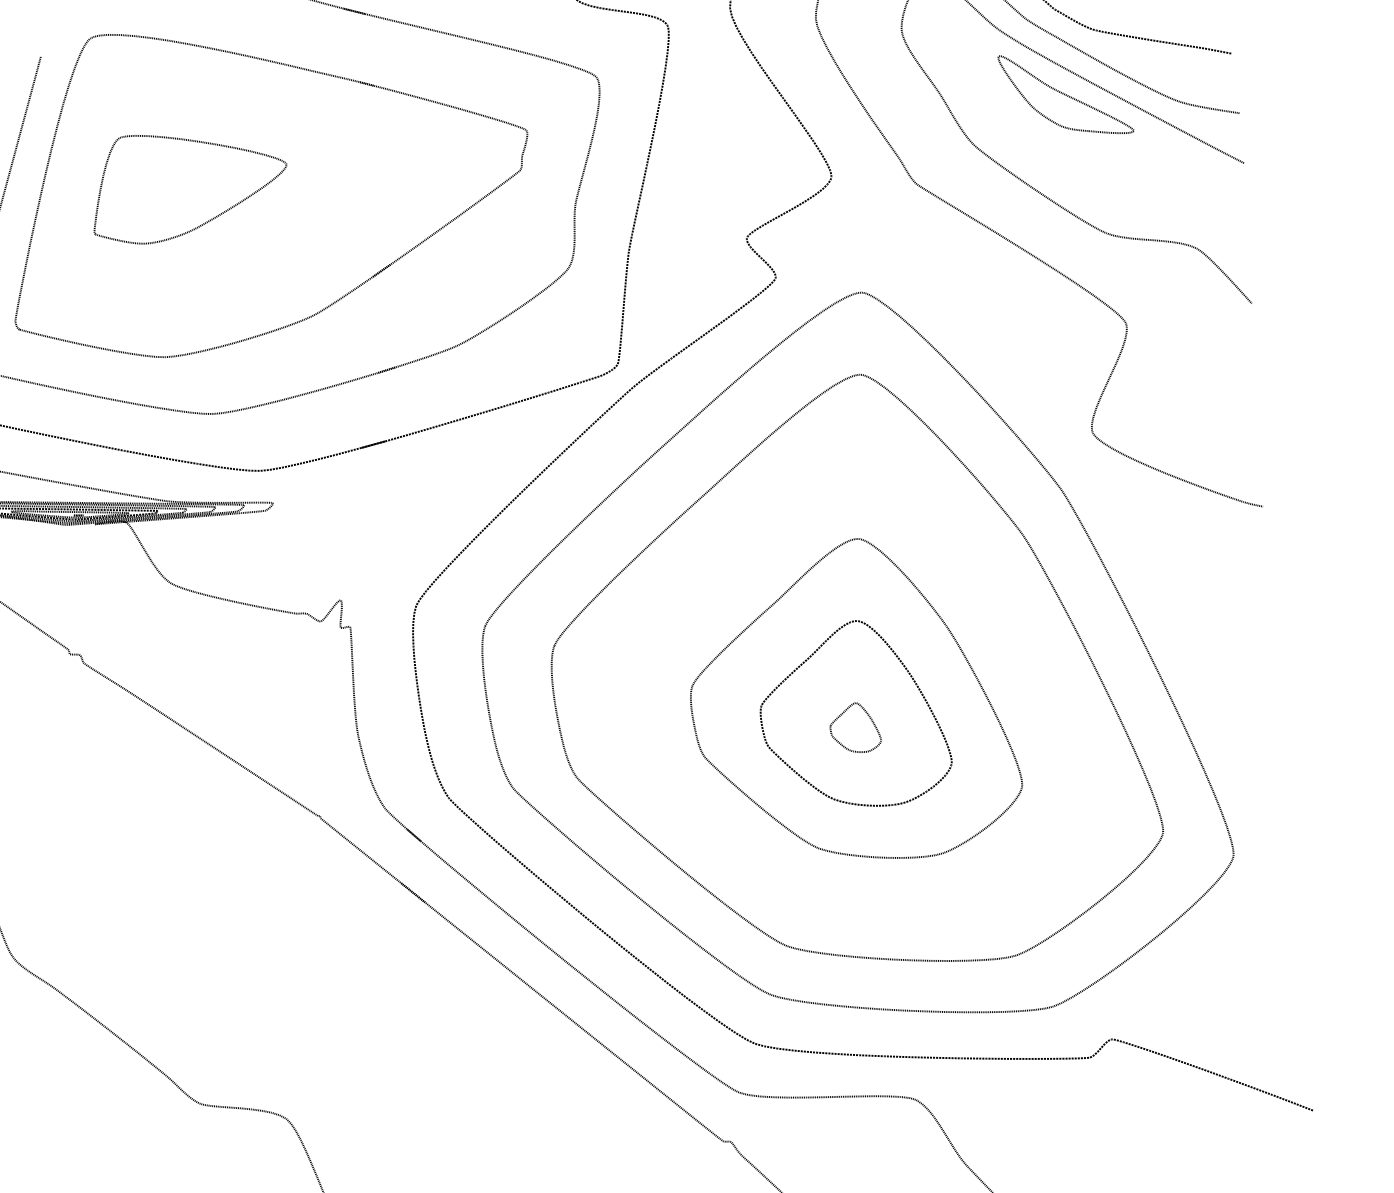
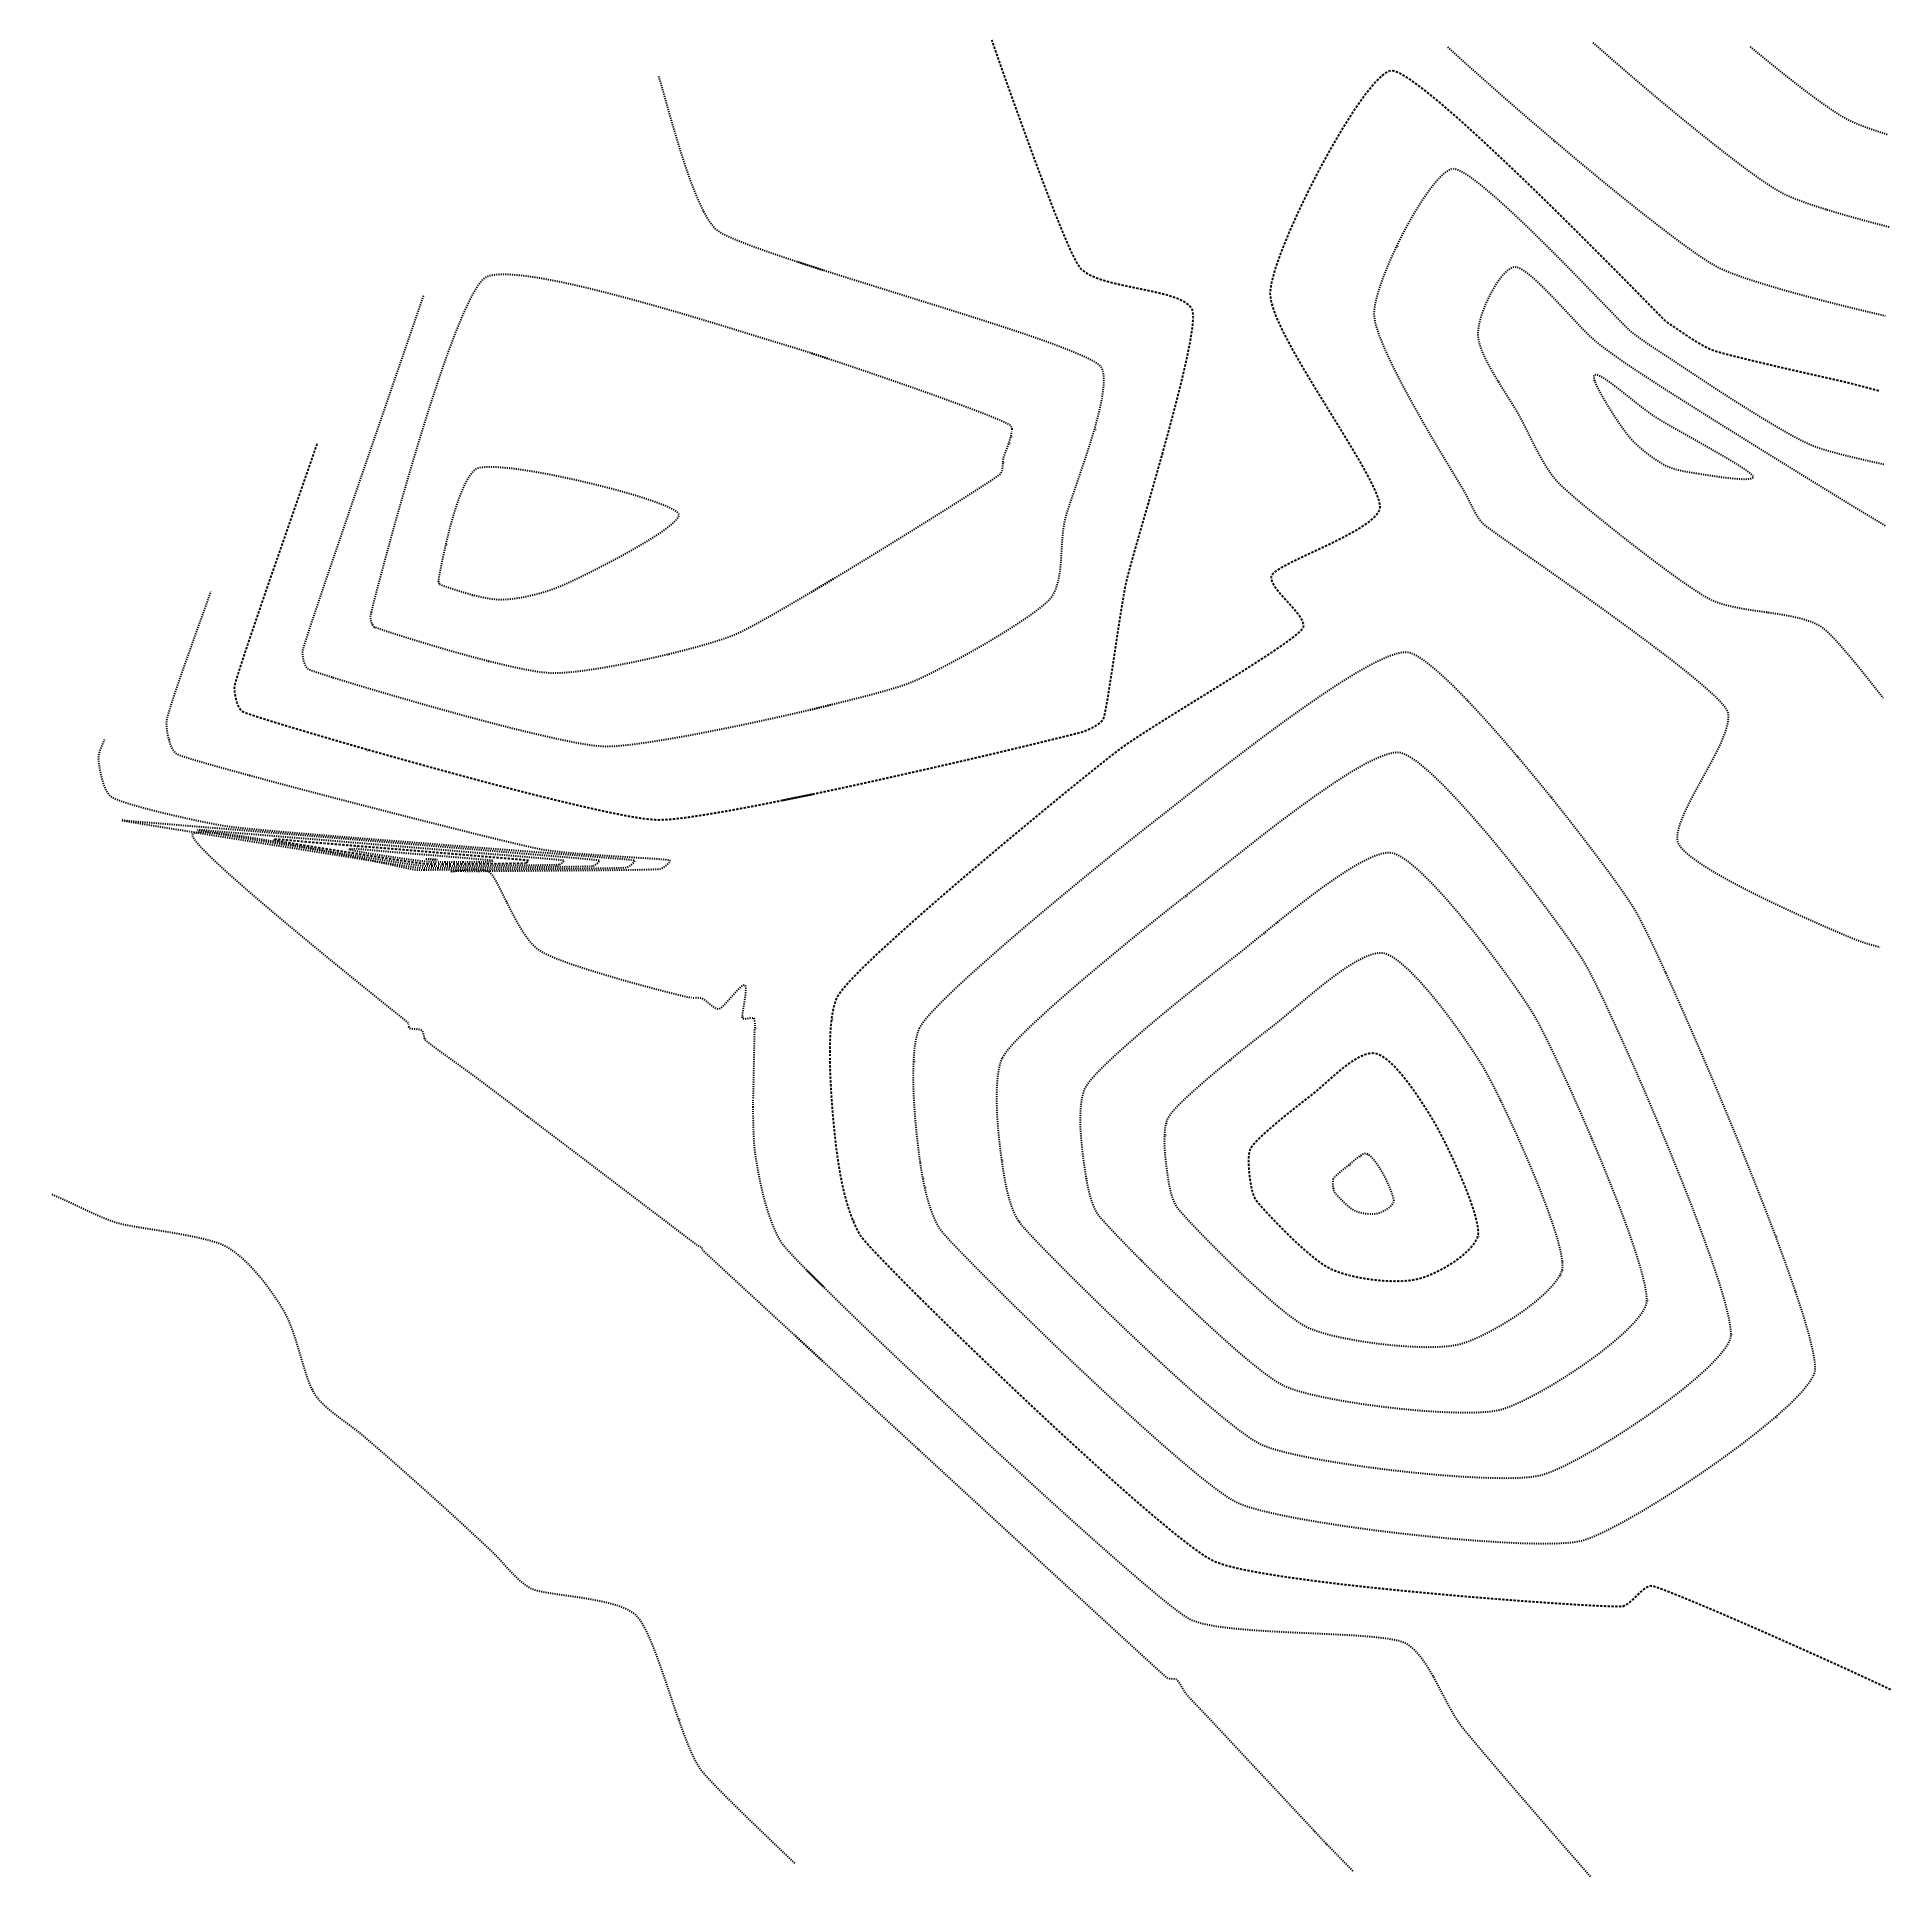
part: (208, 220) -> (578, 576), moved
part: (996, 601) -> (1546, 1041), added

